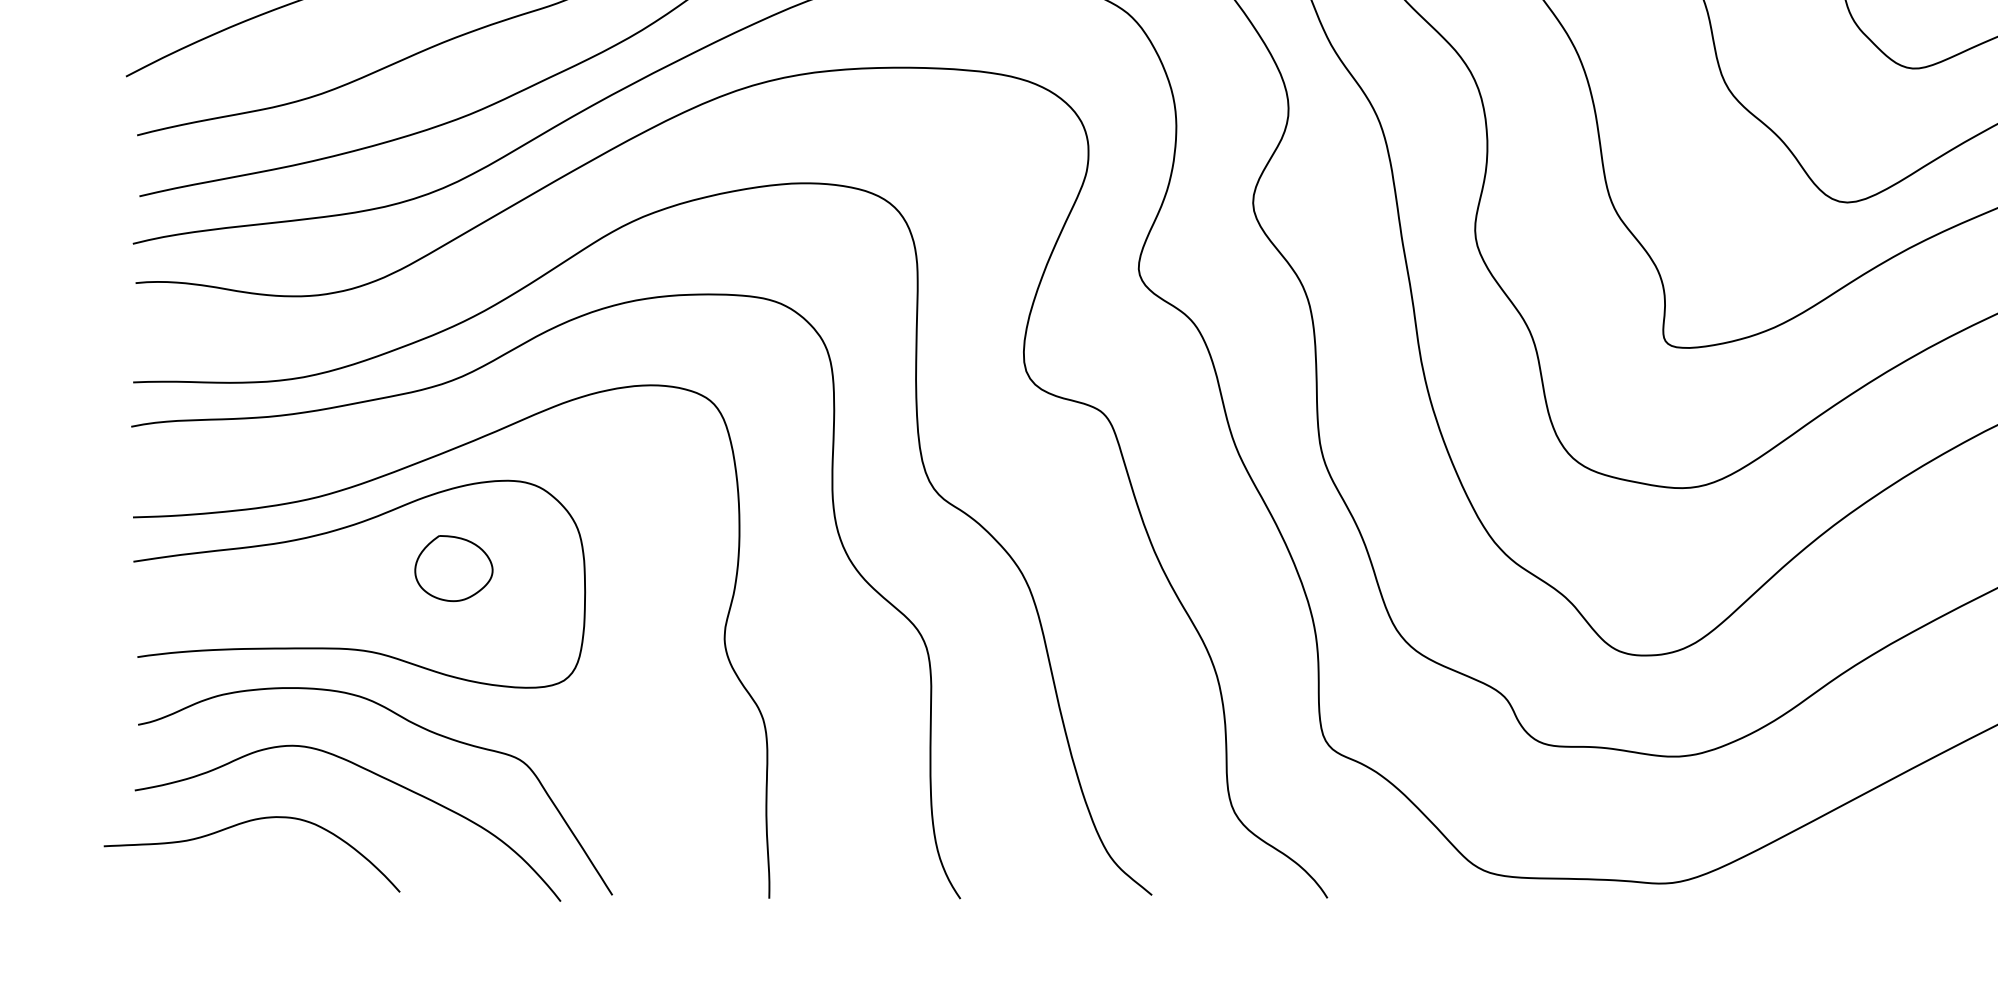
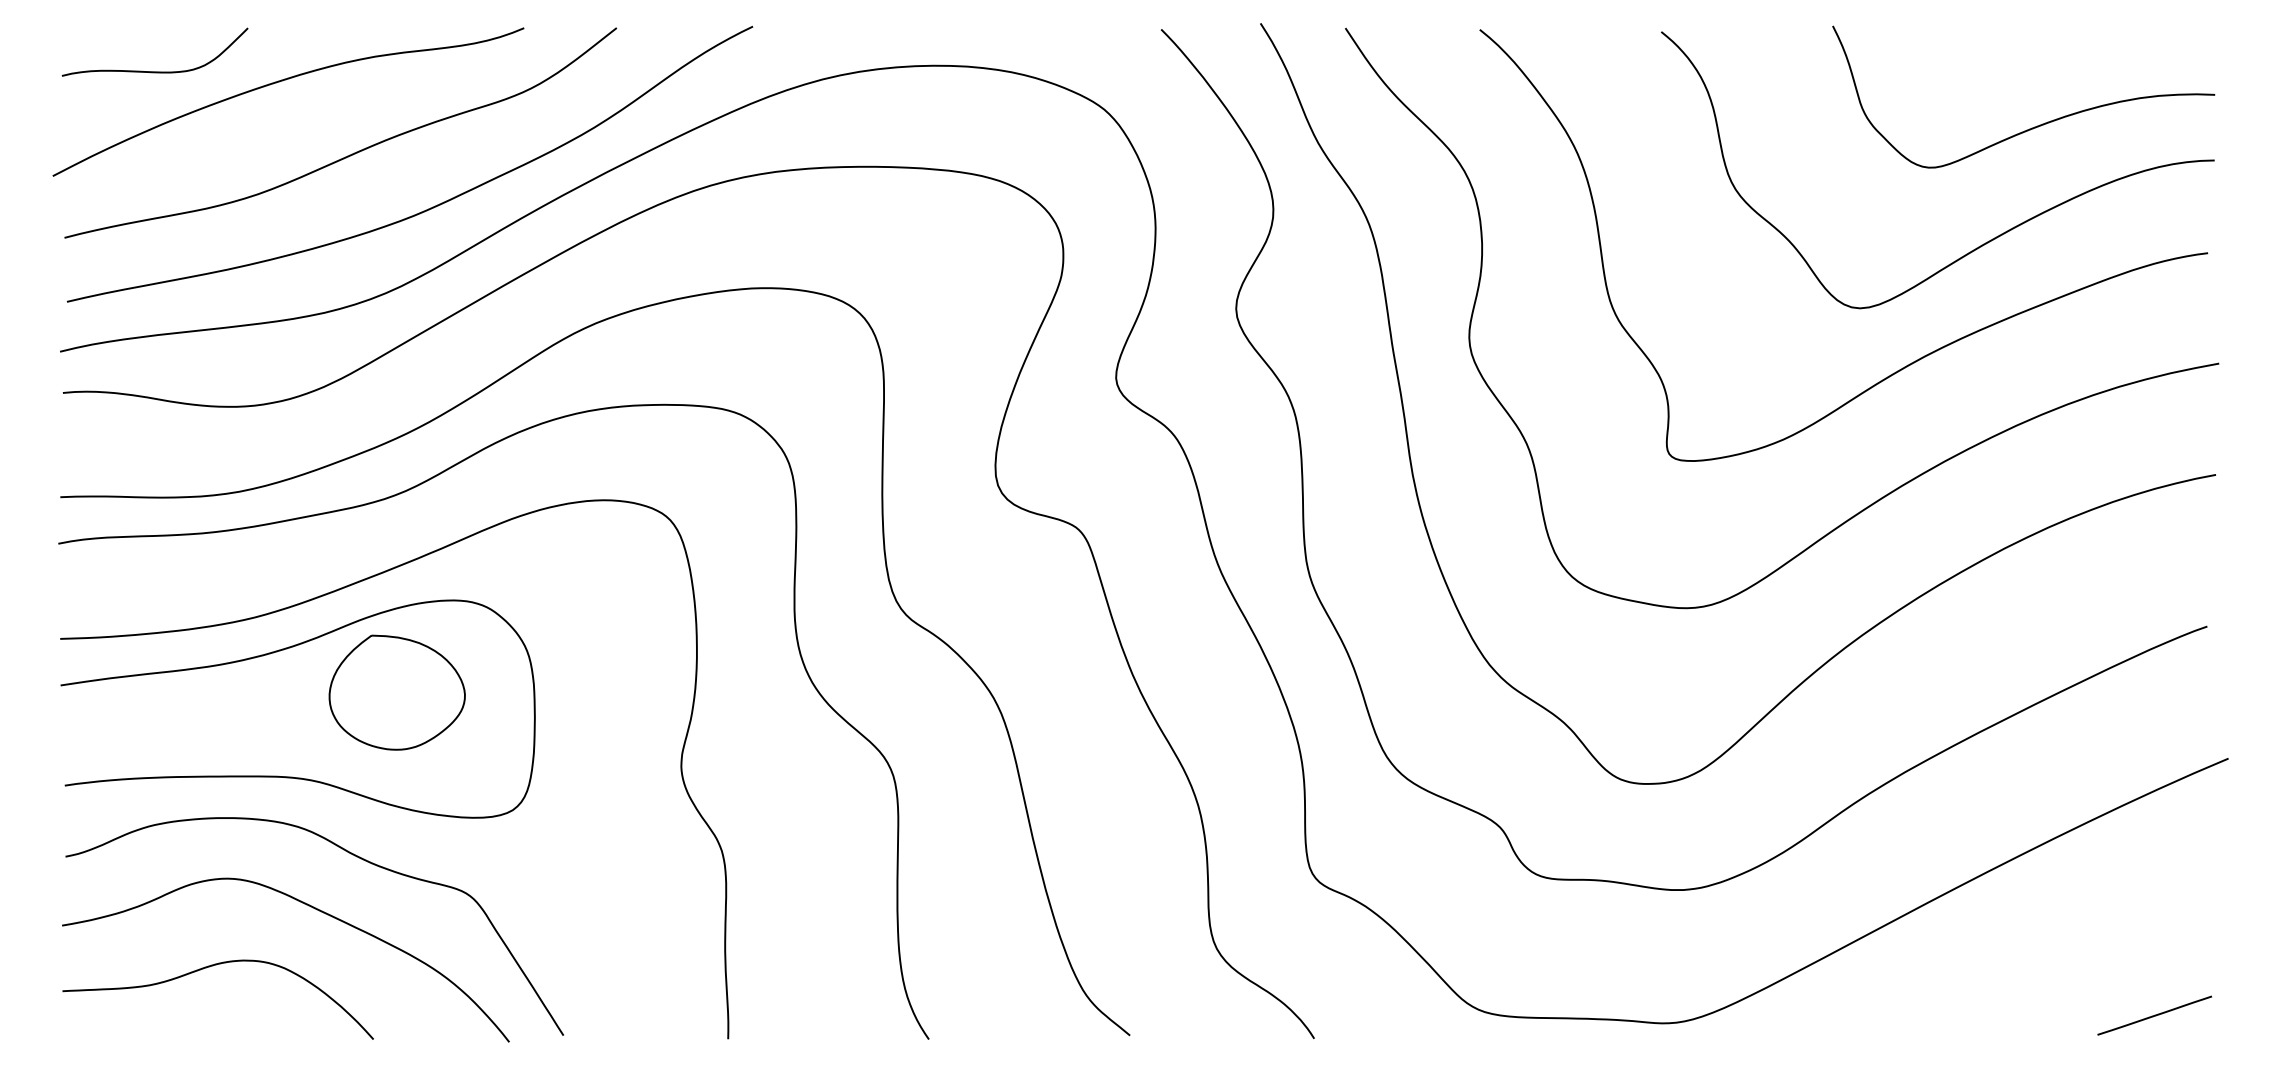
part: (453, 568) -> (396, 692), size x1.67
curve: (240, 824) -> (206, 968), moved

